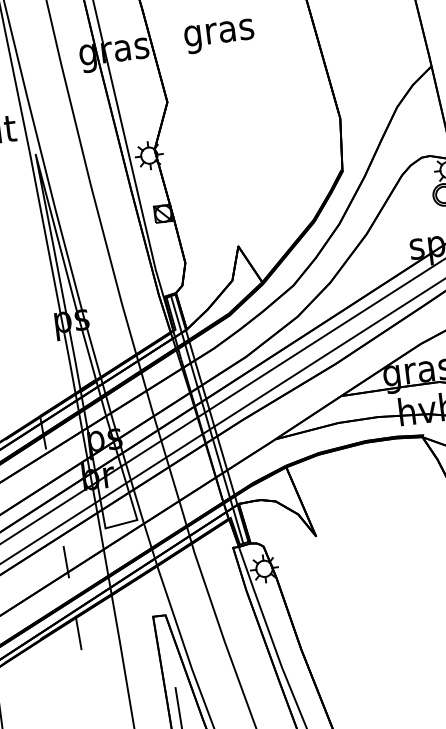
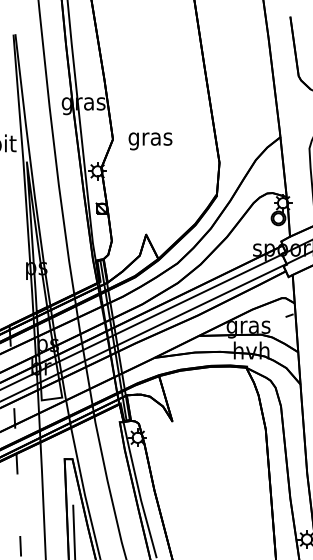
text: (219, 36) -> (150, 141), moved

